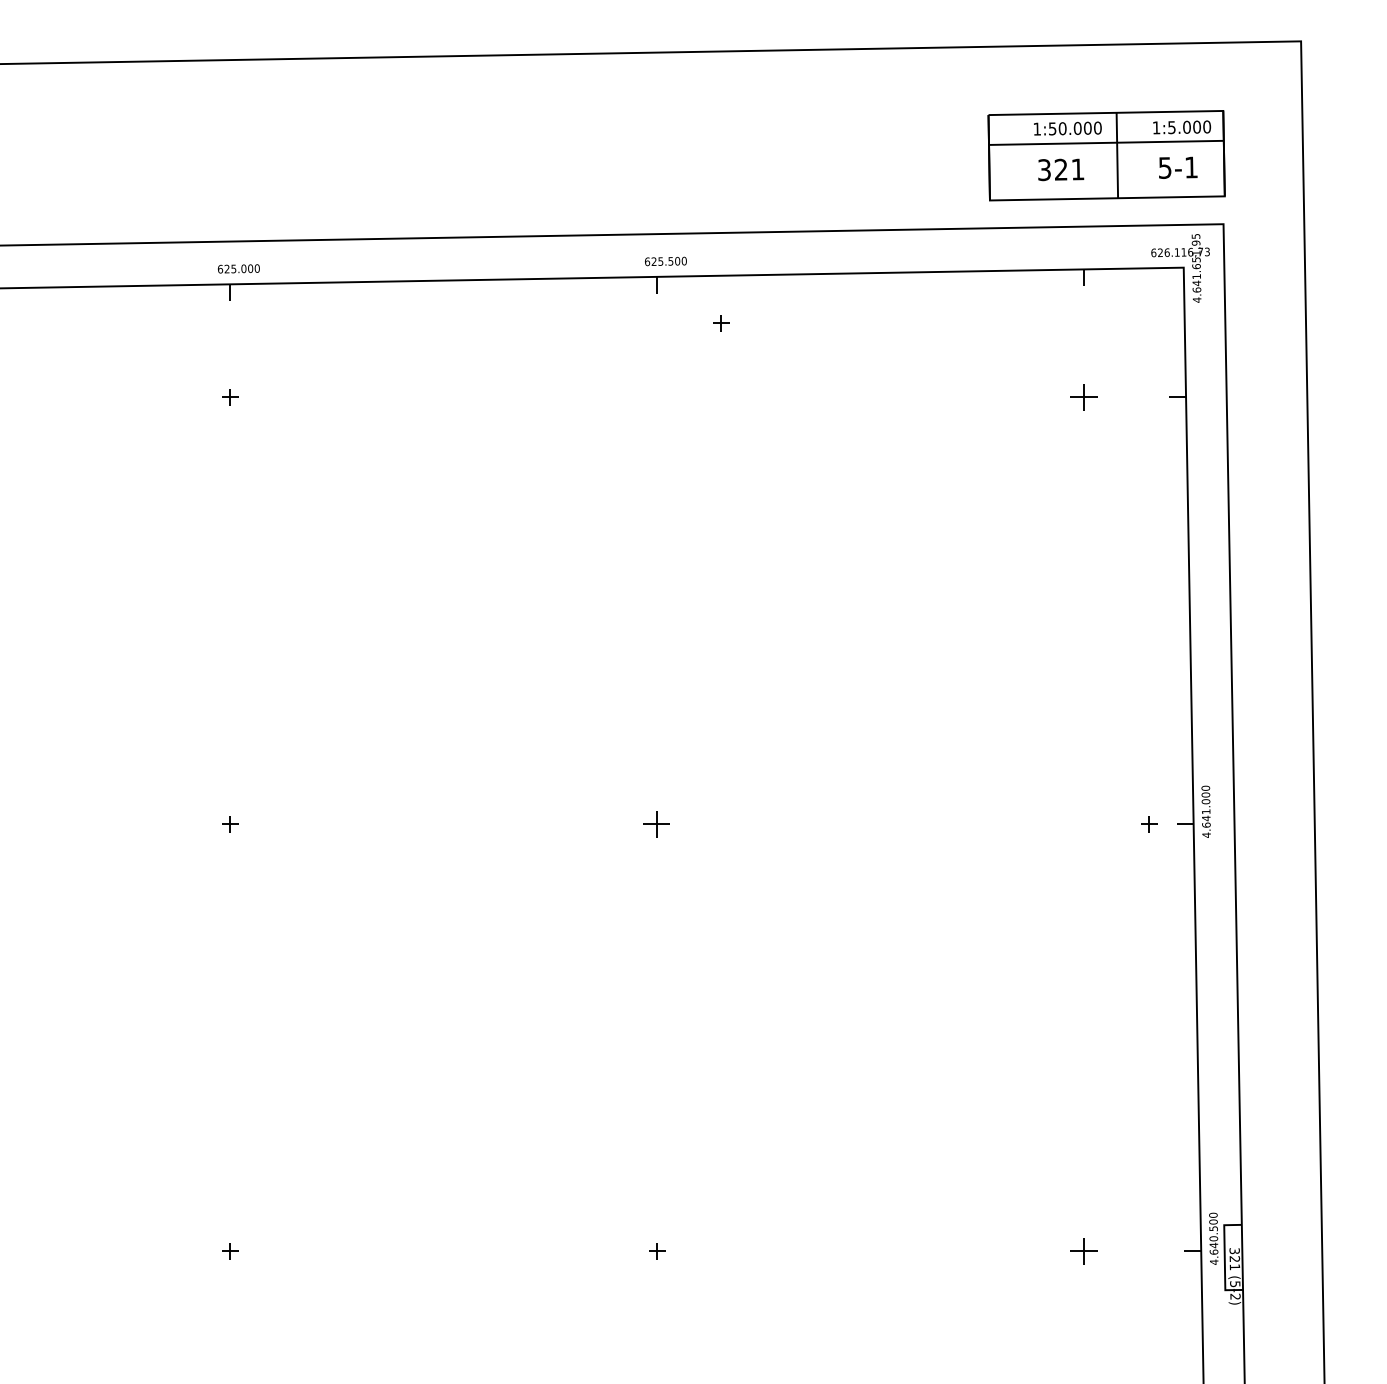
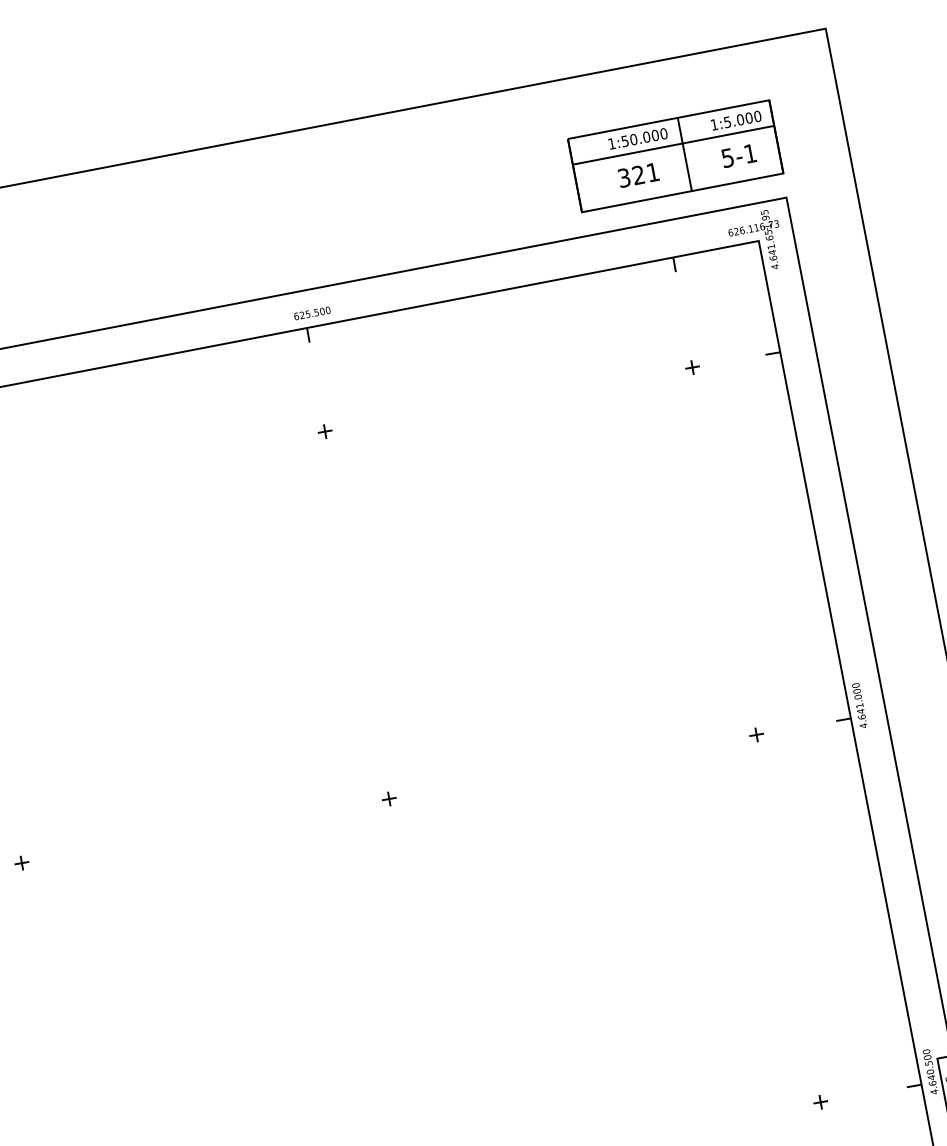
part: (721, 323) -> (325, 431), moved
part: (1084, 397) -> (692, 367), size x0.62
part: (657, 824) -> (389, 799), size x0.62
part: (1149, 824) -> (757, 734), moved
part: (1084, 1251) -> (821, 1102), size x0.62

